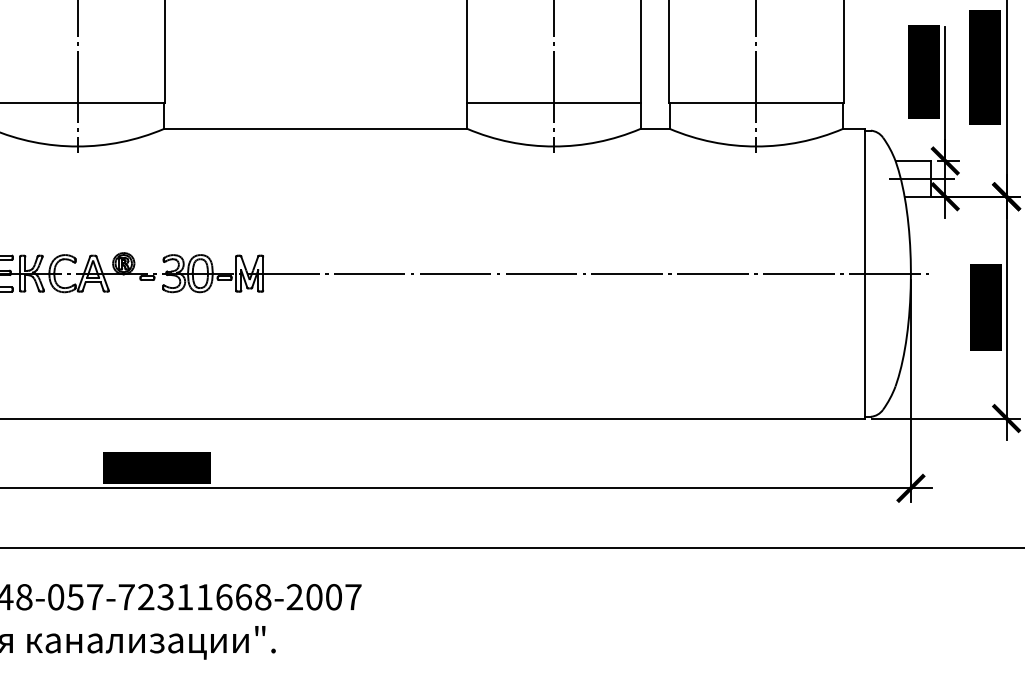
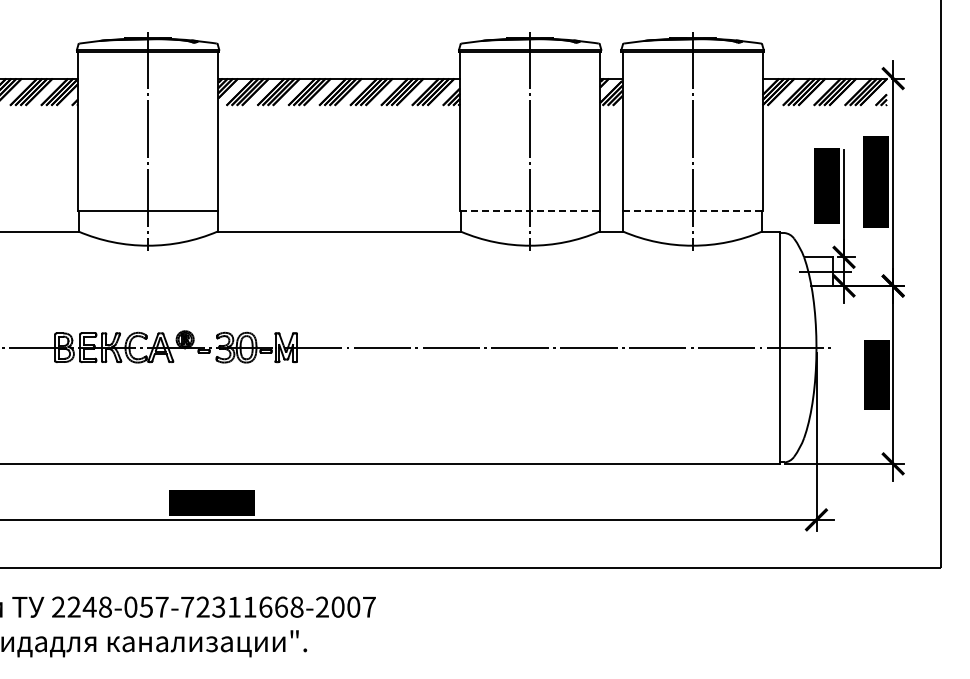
line: (554, 102) -> (530, 210), solid -> dashed
line: (756, 102) -> (692, 210), solid -> dashed

